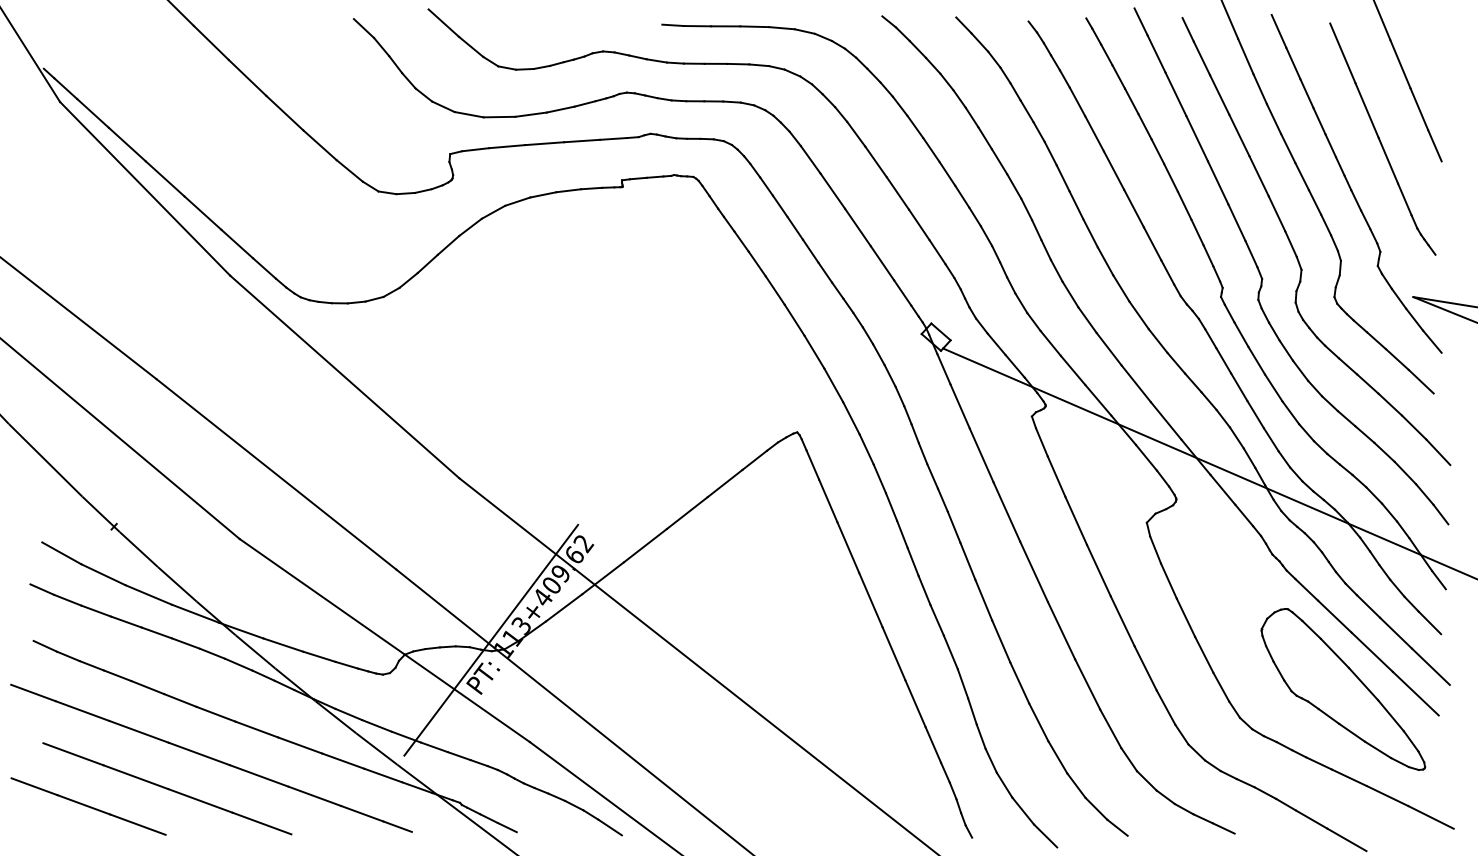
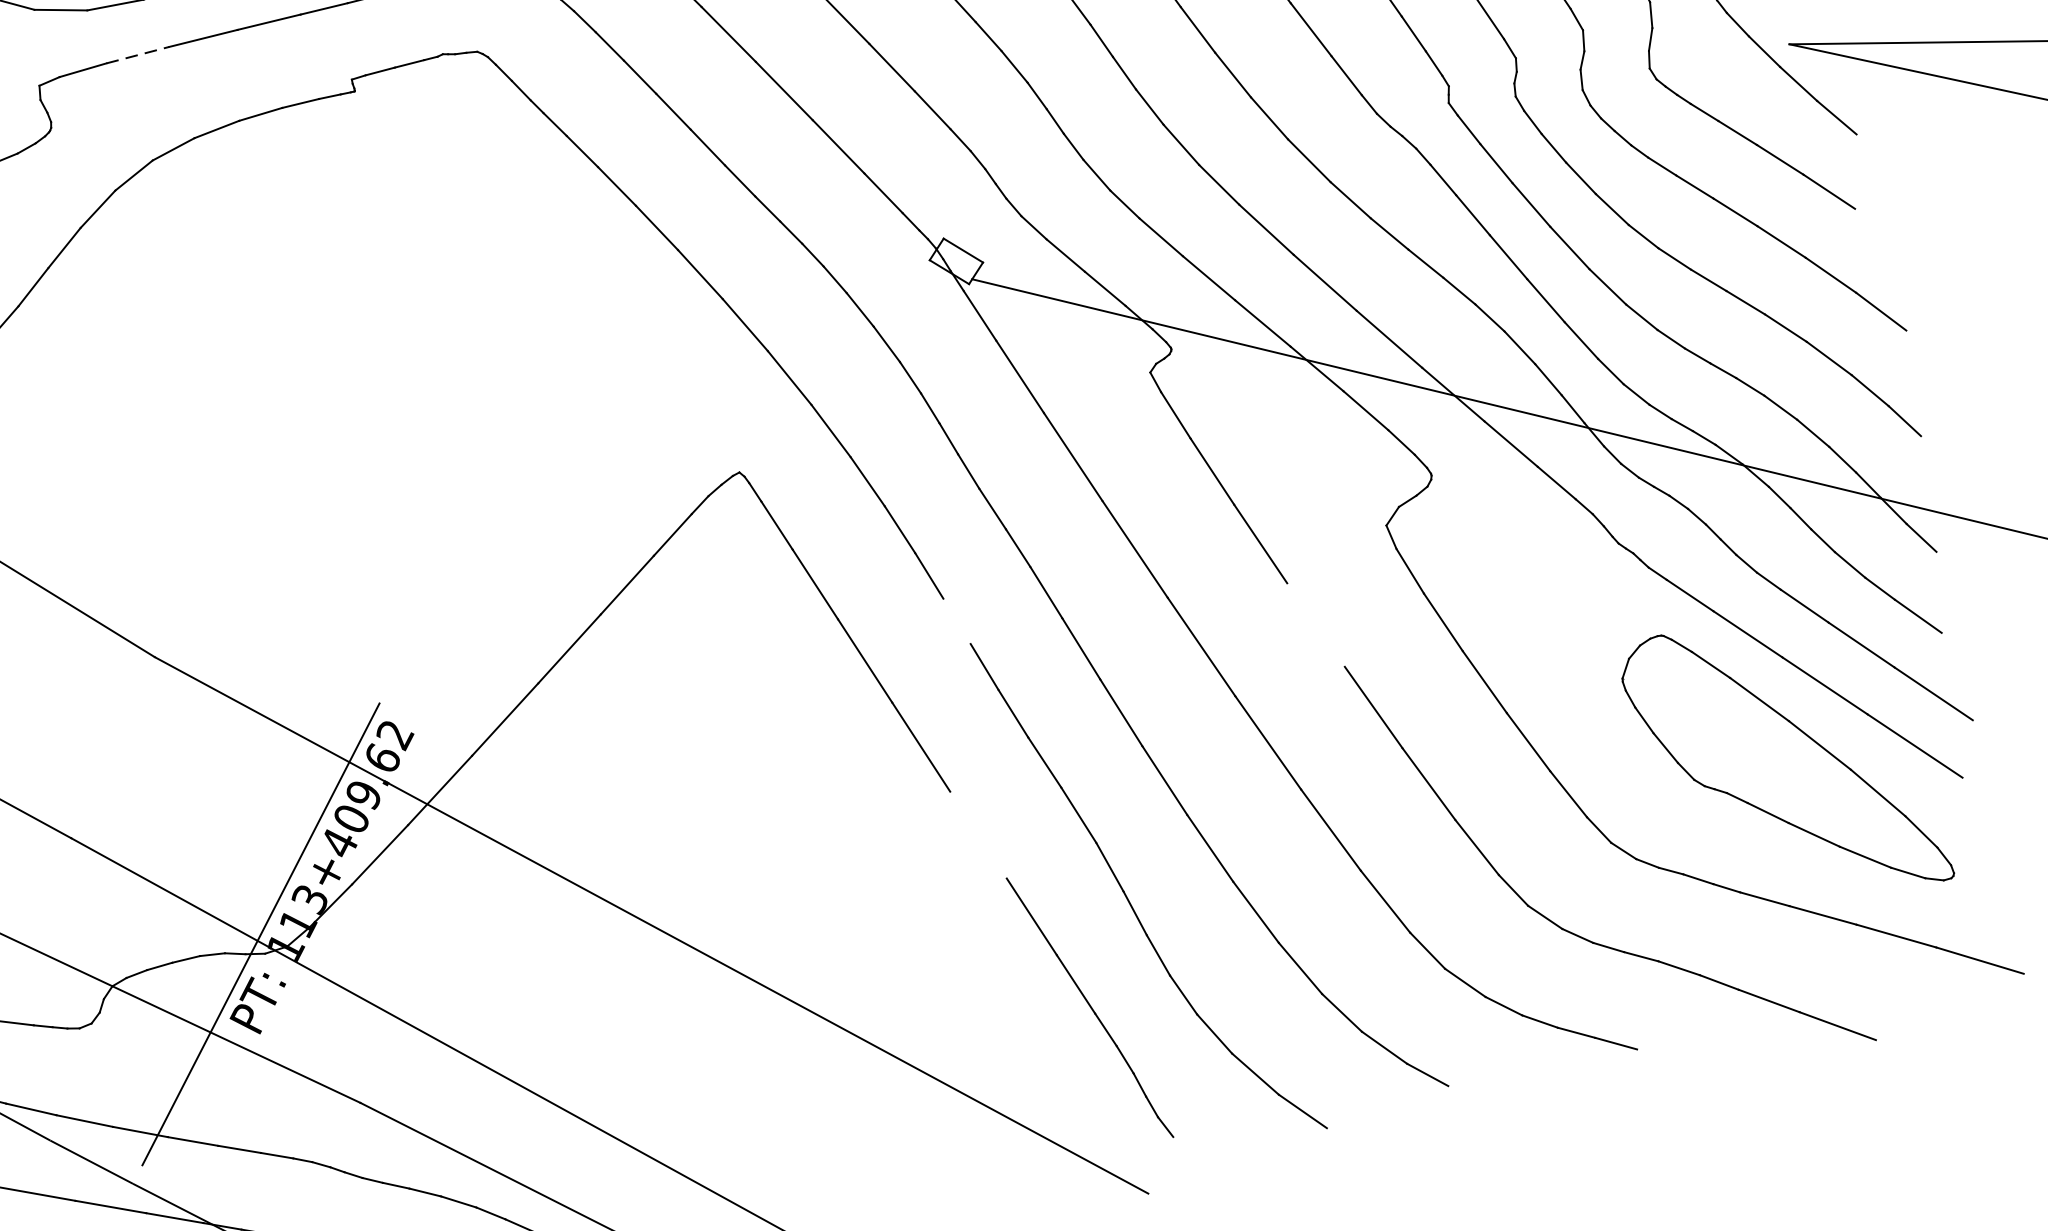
line: (507, 146) -> (138, 54), solid -> dashed
line: (902, 534) -> (957, 621), removed
line: (1098, 570) -> (1315, 624), removed
line: (893, 653) -> (977, 834), removed

